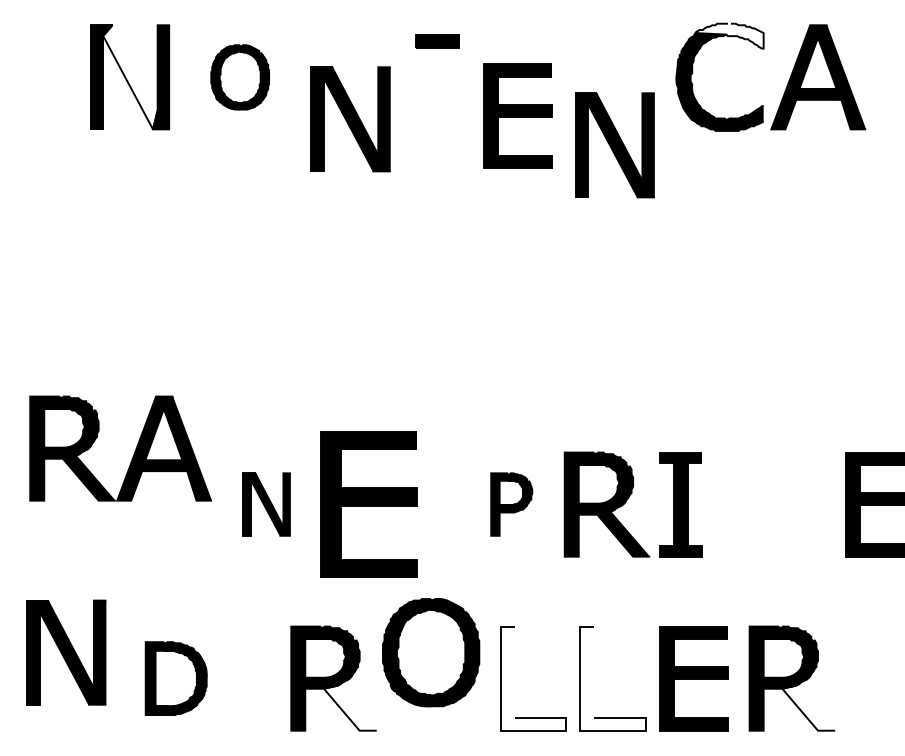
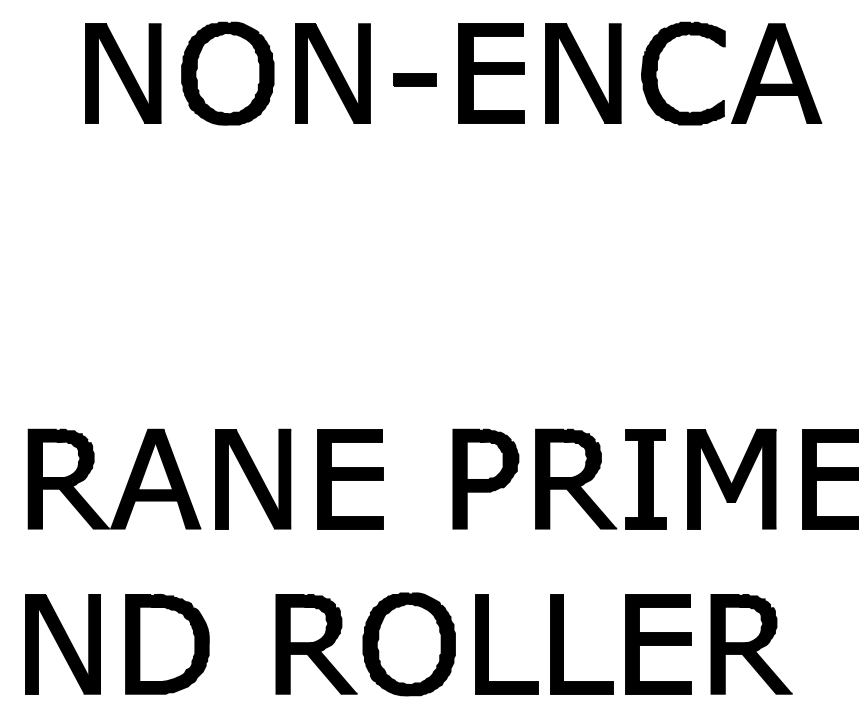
fill: (729, 35) -> (692, 33), added
part: (437, 41) -> (415, 80), moved
fill: (130, 77) -> (123, 73), added
part: (240, 77) -> (228, 73), size x1.67
part: (517, 115) -> (491, 72), moved
part: (350, 119) -> (332, 73), moved
part: (614, 145) -> (583, 73), moved
part: (133, 453) -> (126, 483), moved
part: (266, 504) -> (252, 479), size x1.67
part: (368, 504) -> (349, 479), size x0.71
part: (511, 504) -> (485, 479), size x1.67
part: (771, 504) -> (732, 479), added
part: (66, 652) -> (63, 644), moved
part: (431, 652) -> (409, 644), moved
part: (175, 678) -> (166, 644), size x1.43
fill: (533, 678) -> (506, 644), added
fill: (612, 678) -> (581, 644), added
fill: (349, 707) -> (331, 671), added
fill: (808, 707) -> (767, 671), added

